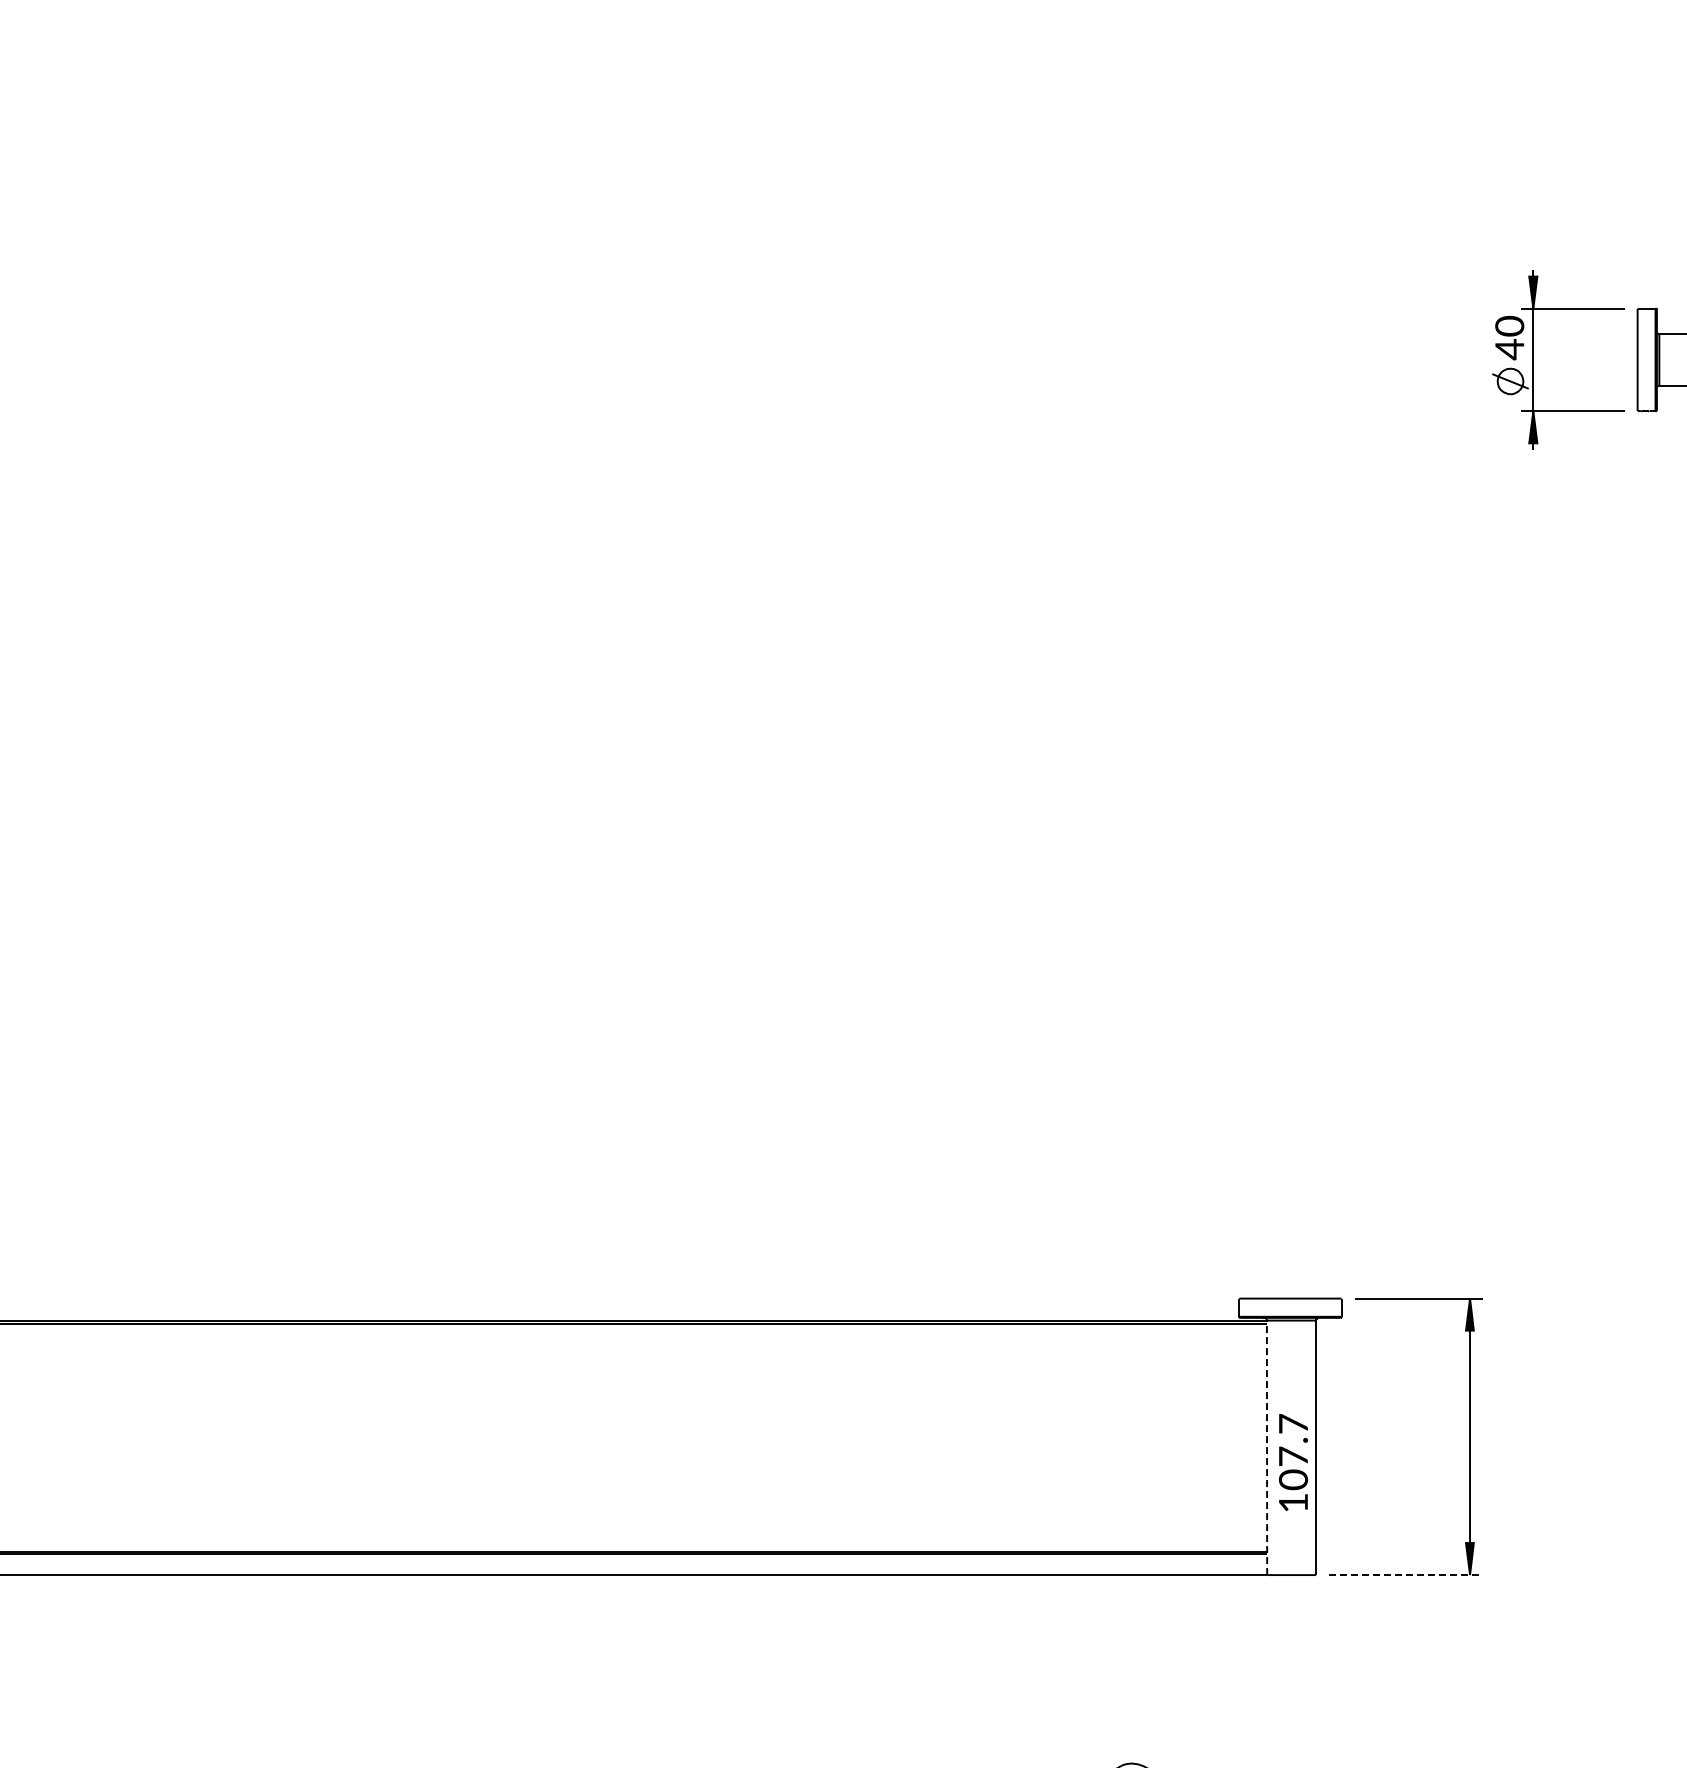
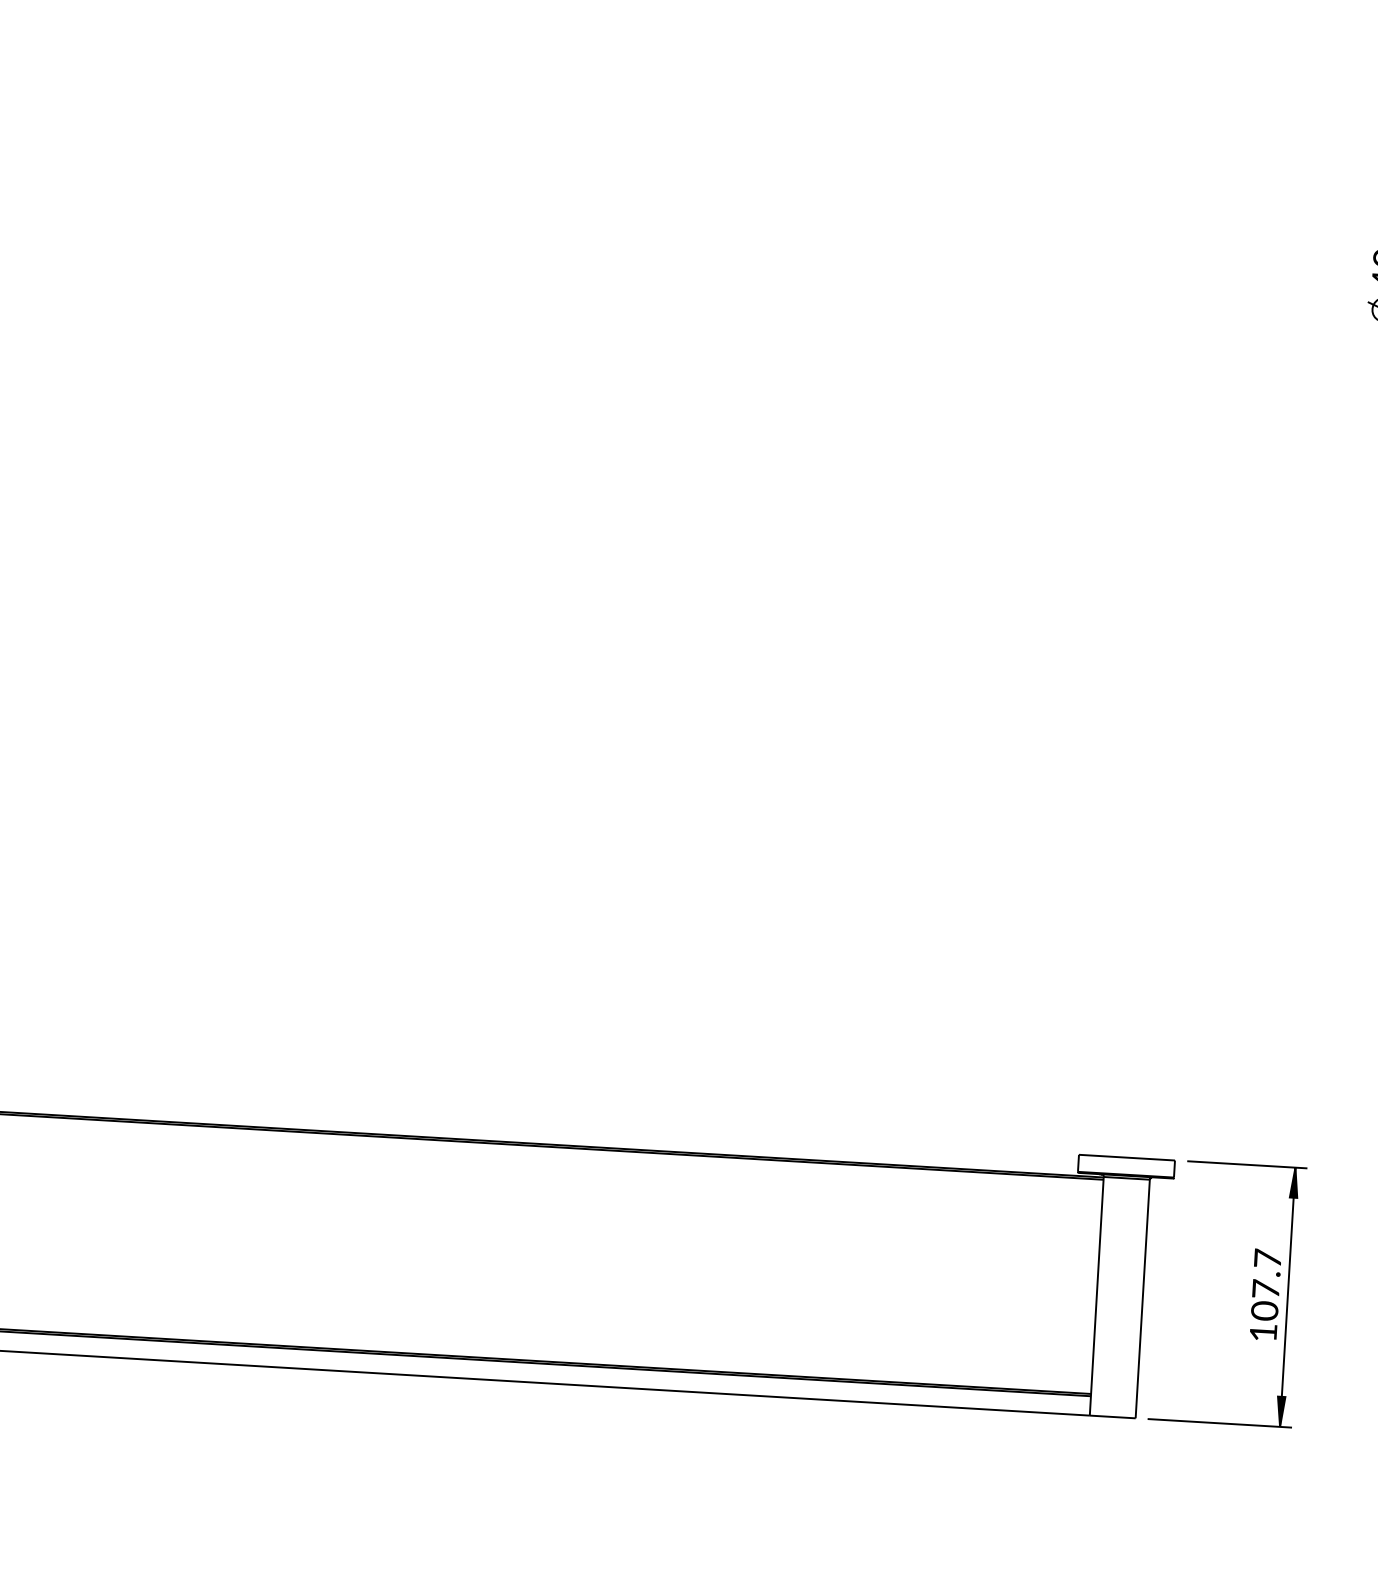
line: (1267, 1447) -> (1097, 1295), dashed -> solid
text: (1293, 1462) -> (1265, 1294), moved
line: (1405, 1575) -> (1219, 1423), dashed -> solid

